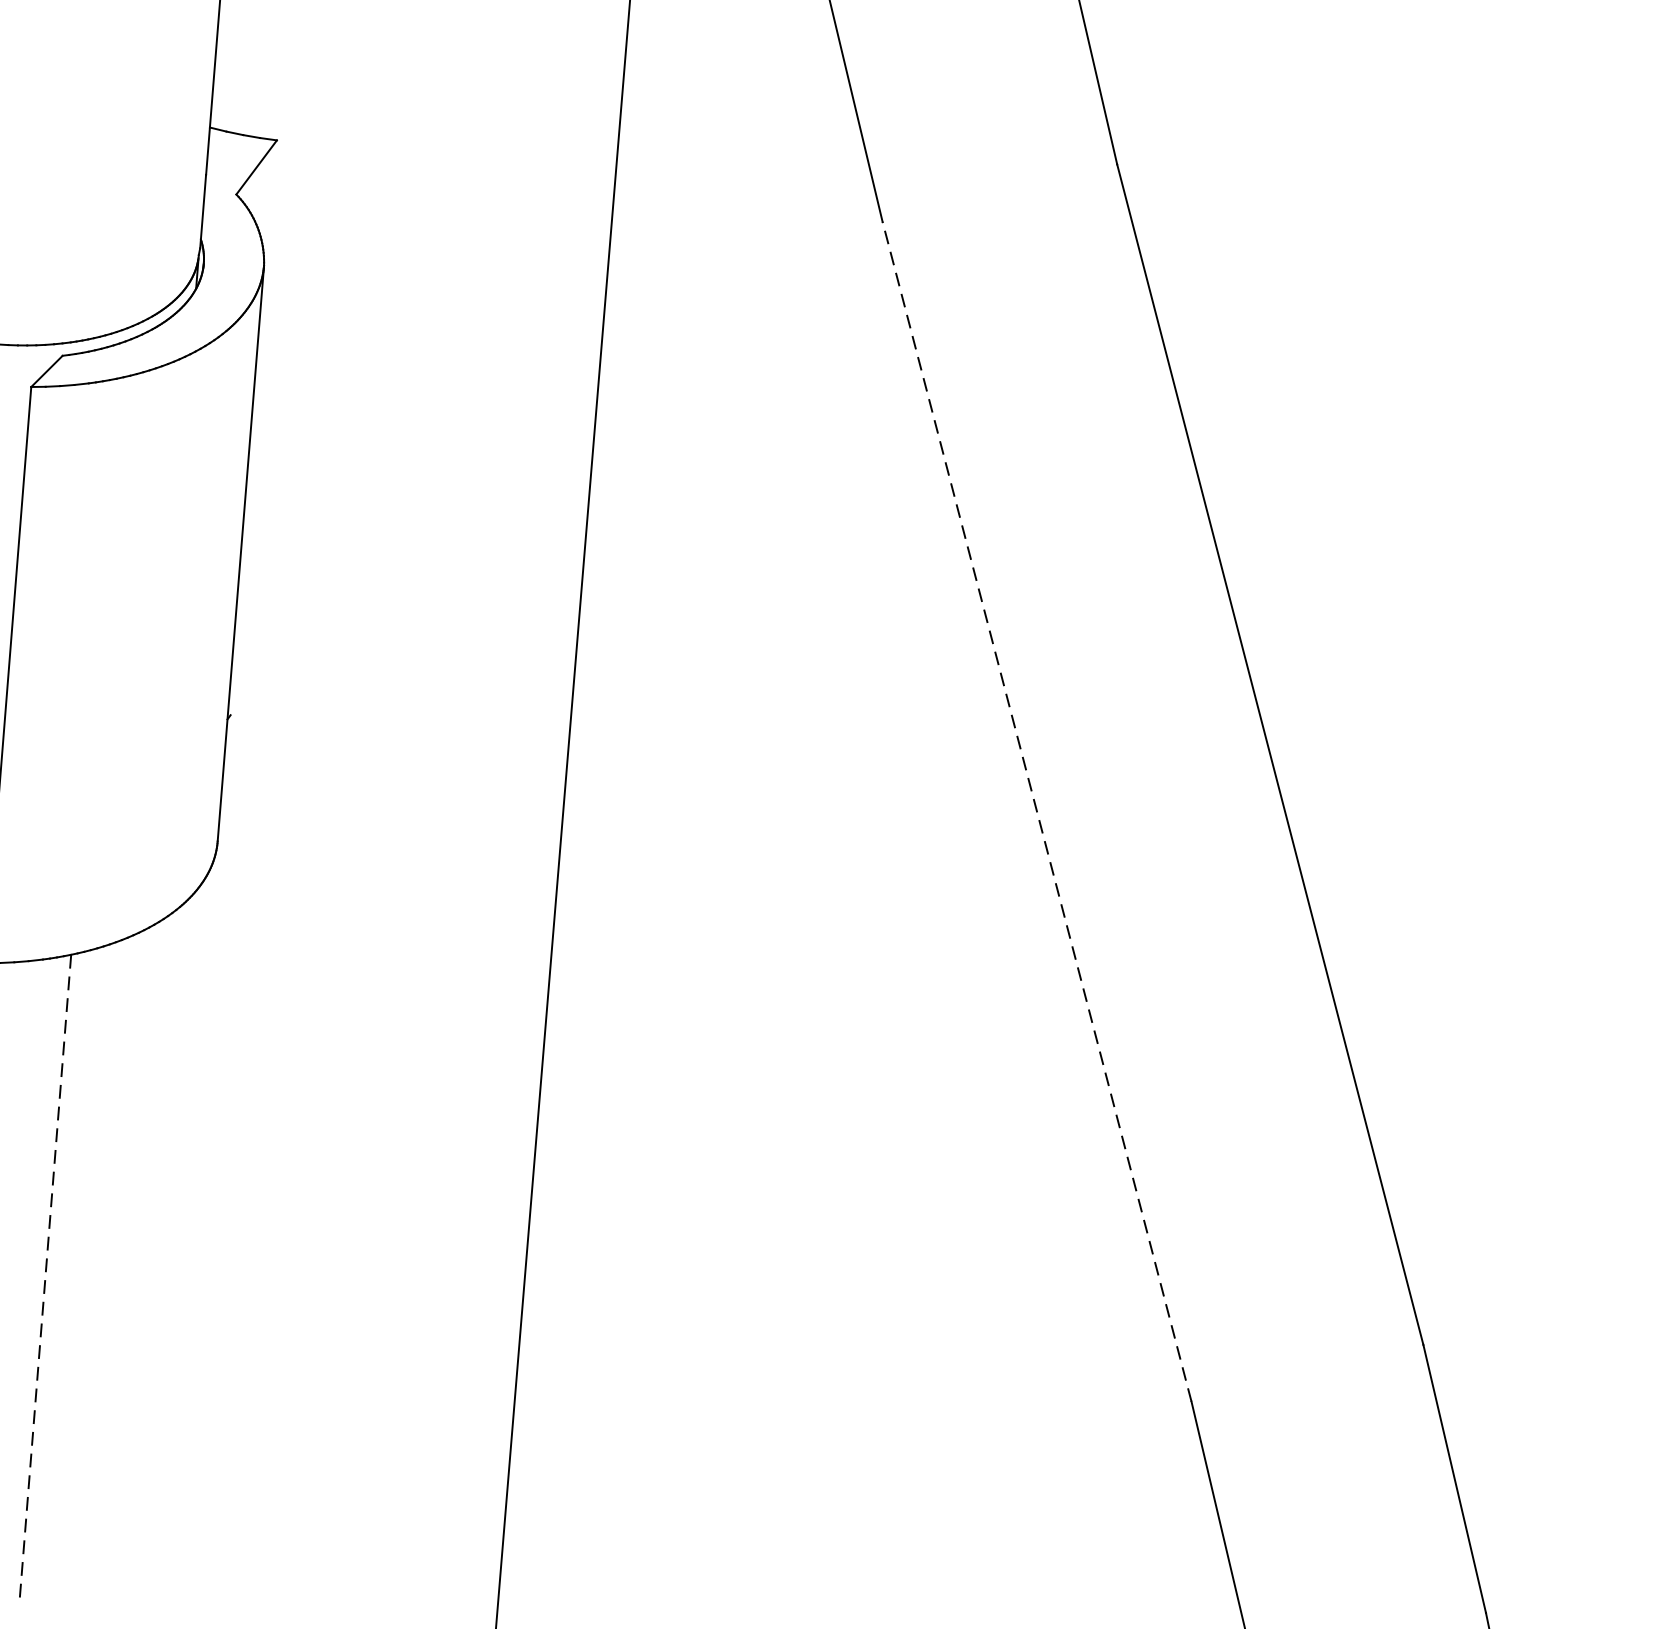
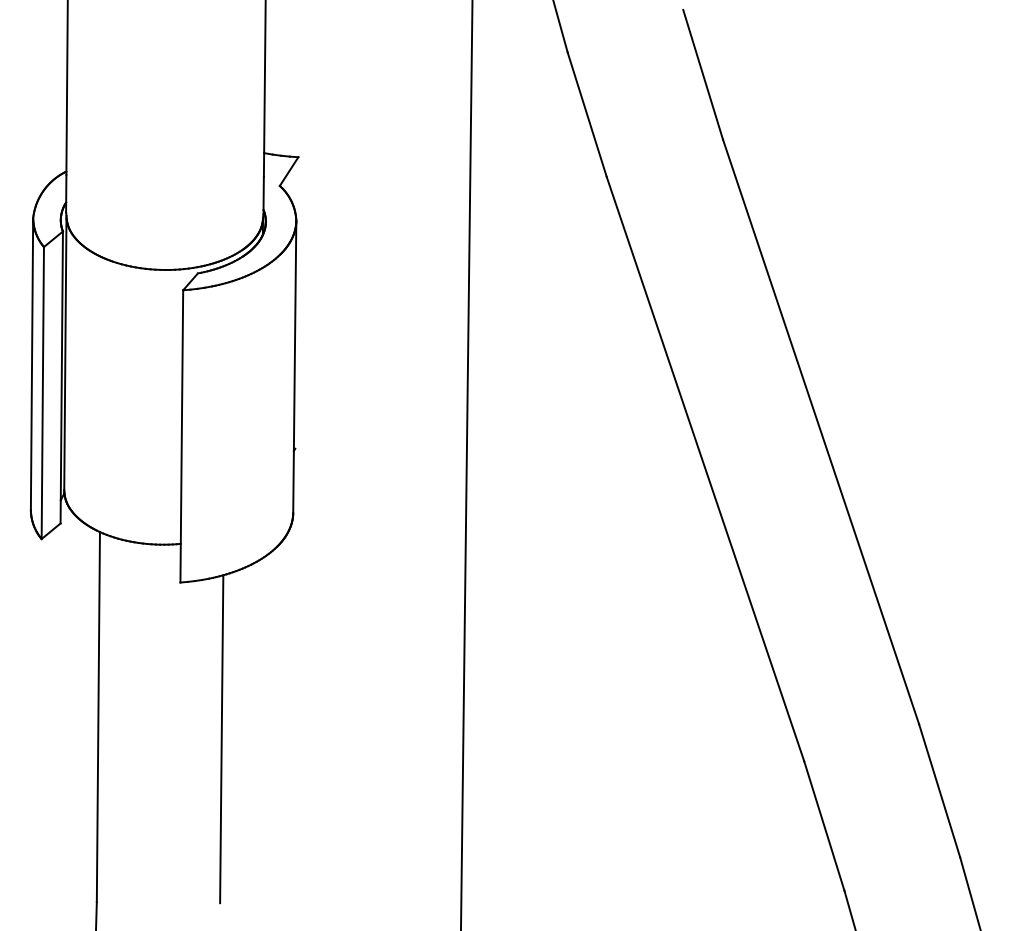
line: (1037, 810) -> (705, 468), dashed -> solid
line: (44, 1278) -> (221, 739), dashed -> solid

